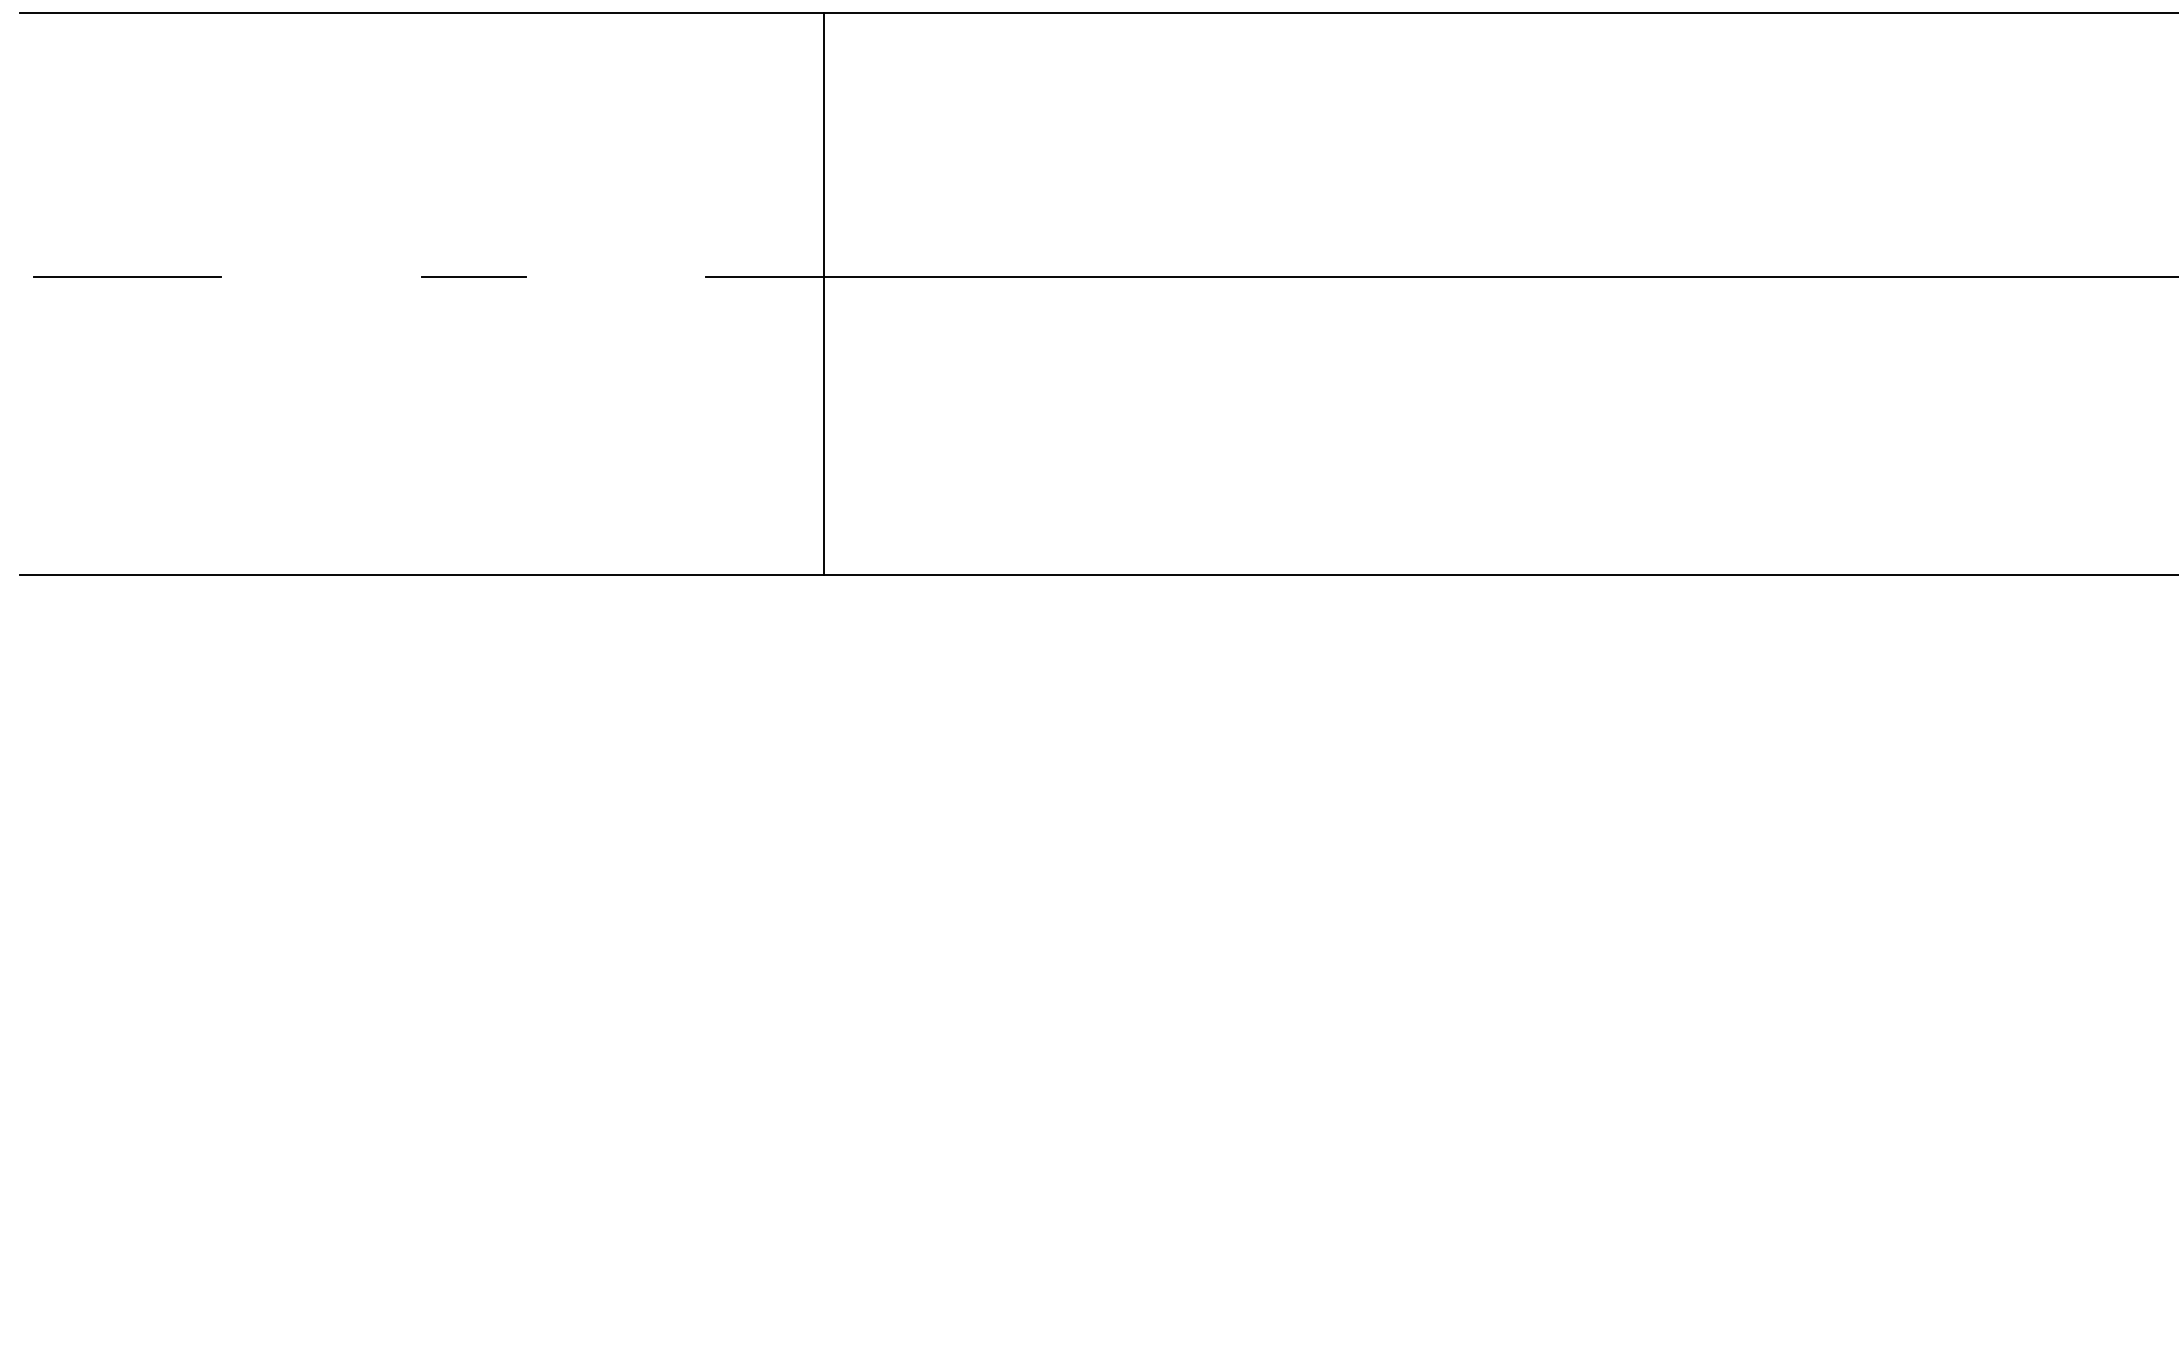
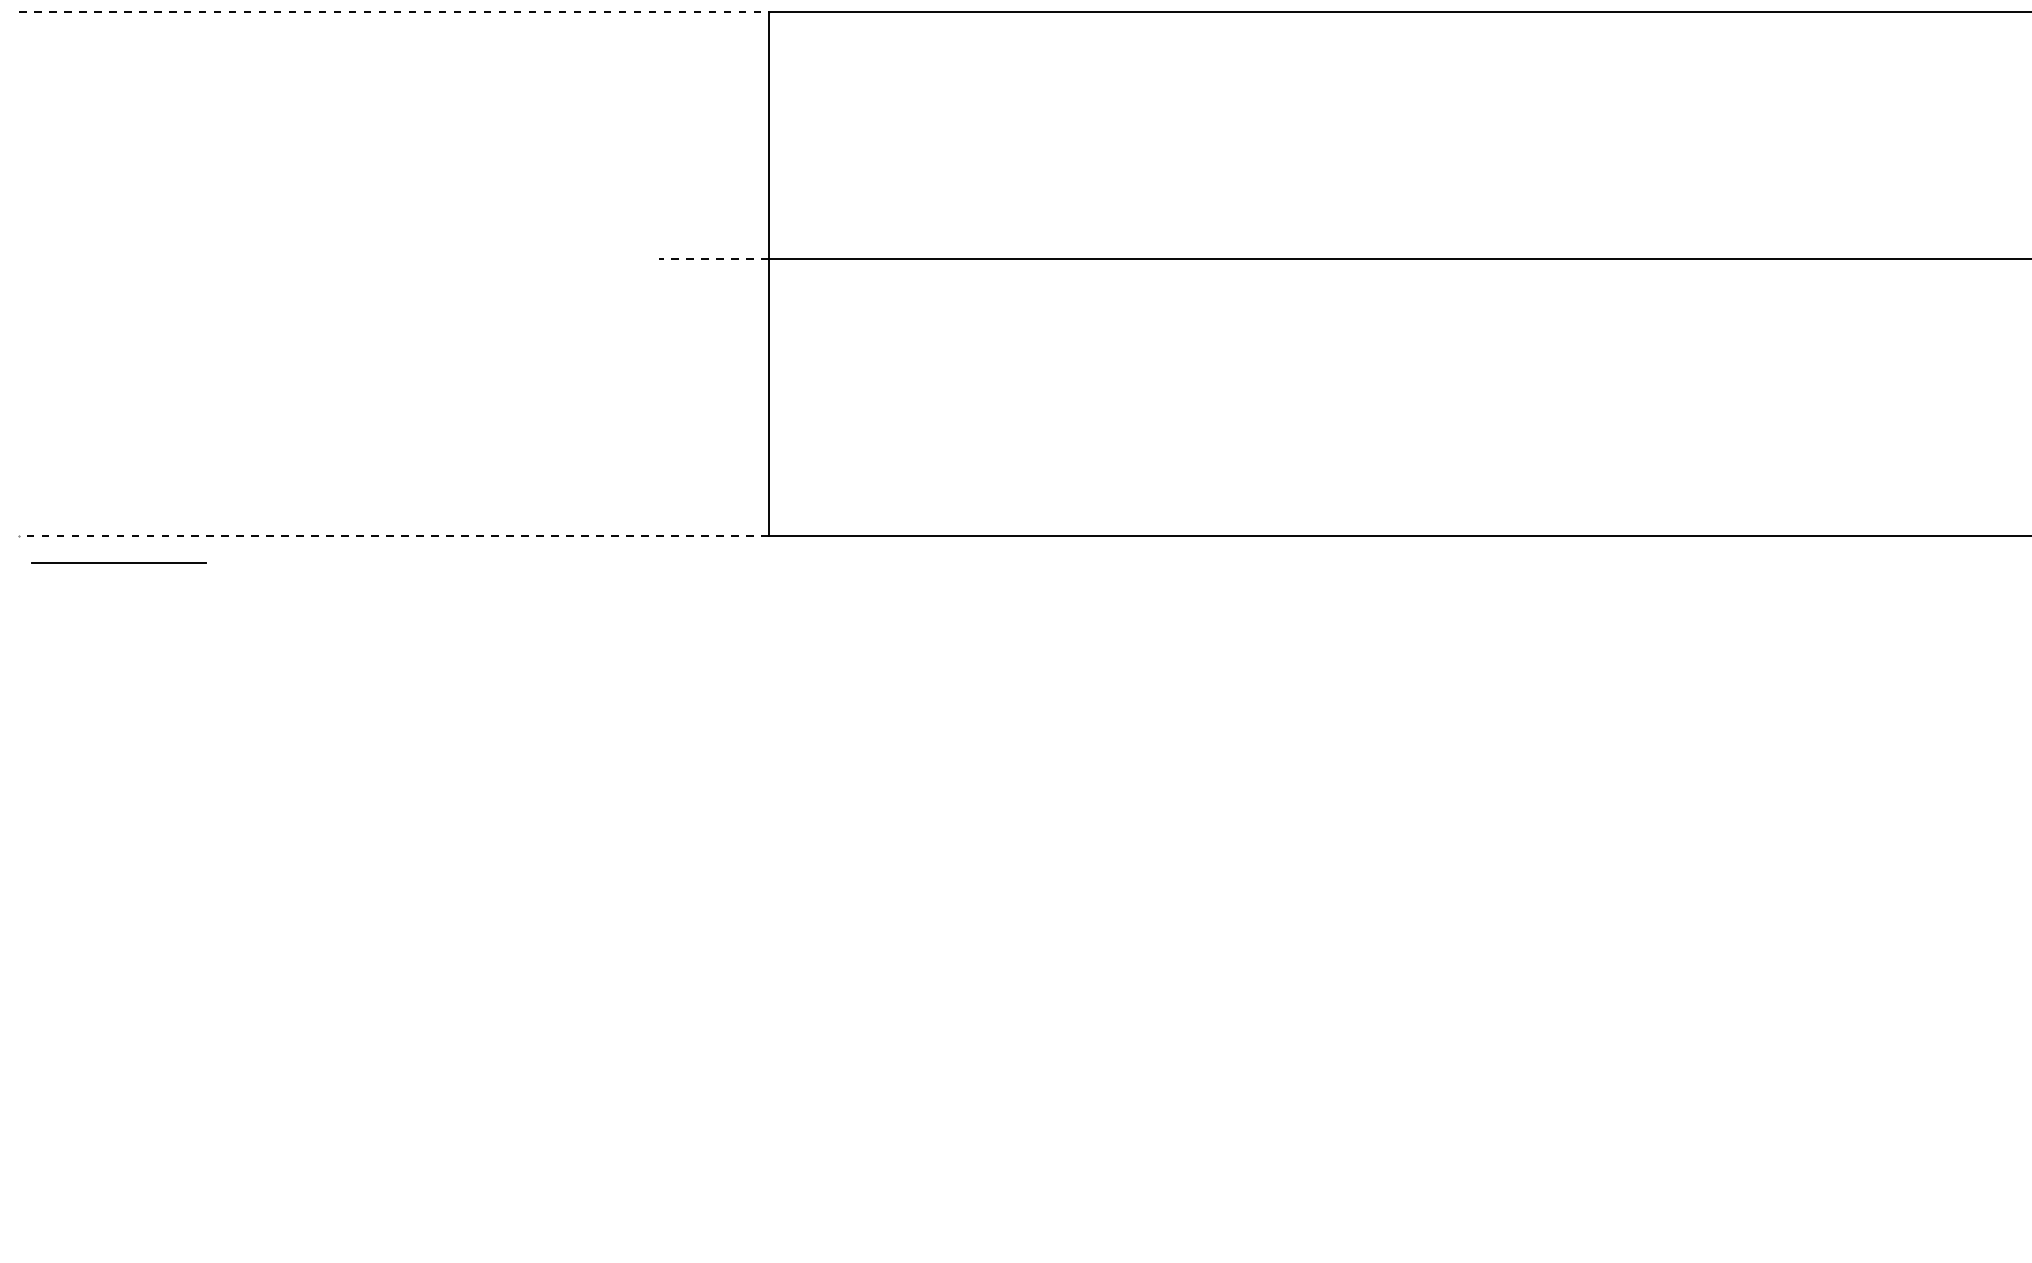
line: (422, 12) -> (394, 11), solid -> dashed
line: (127, 276) -> (119, 562), moved
line: (473, 276) -> (441, 257), removed
line: (765, 277) -> (713, 258), solid -> dashed
line: (422, 575) -> (394, 536), solid -> dashed

